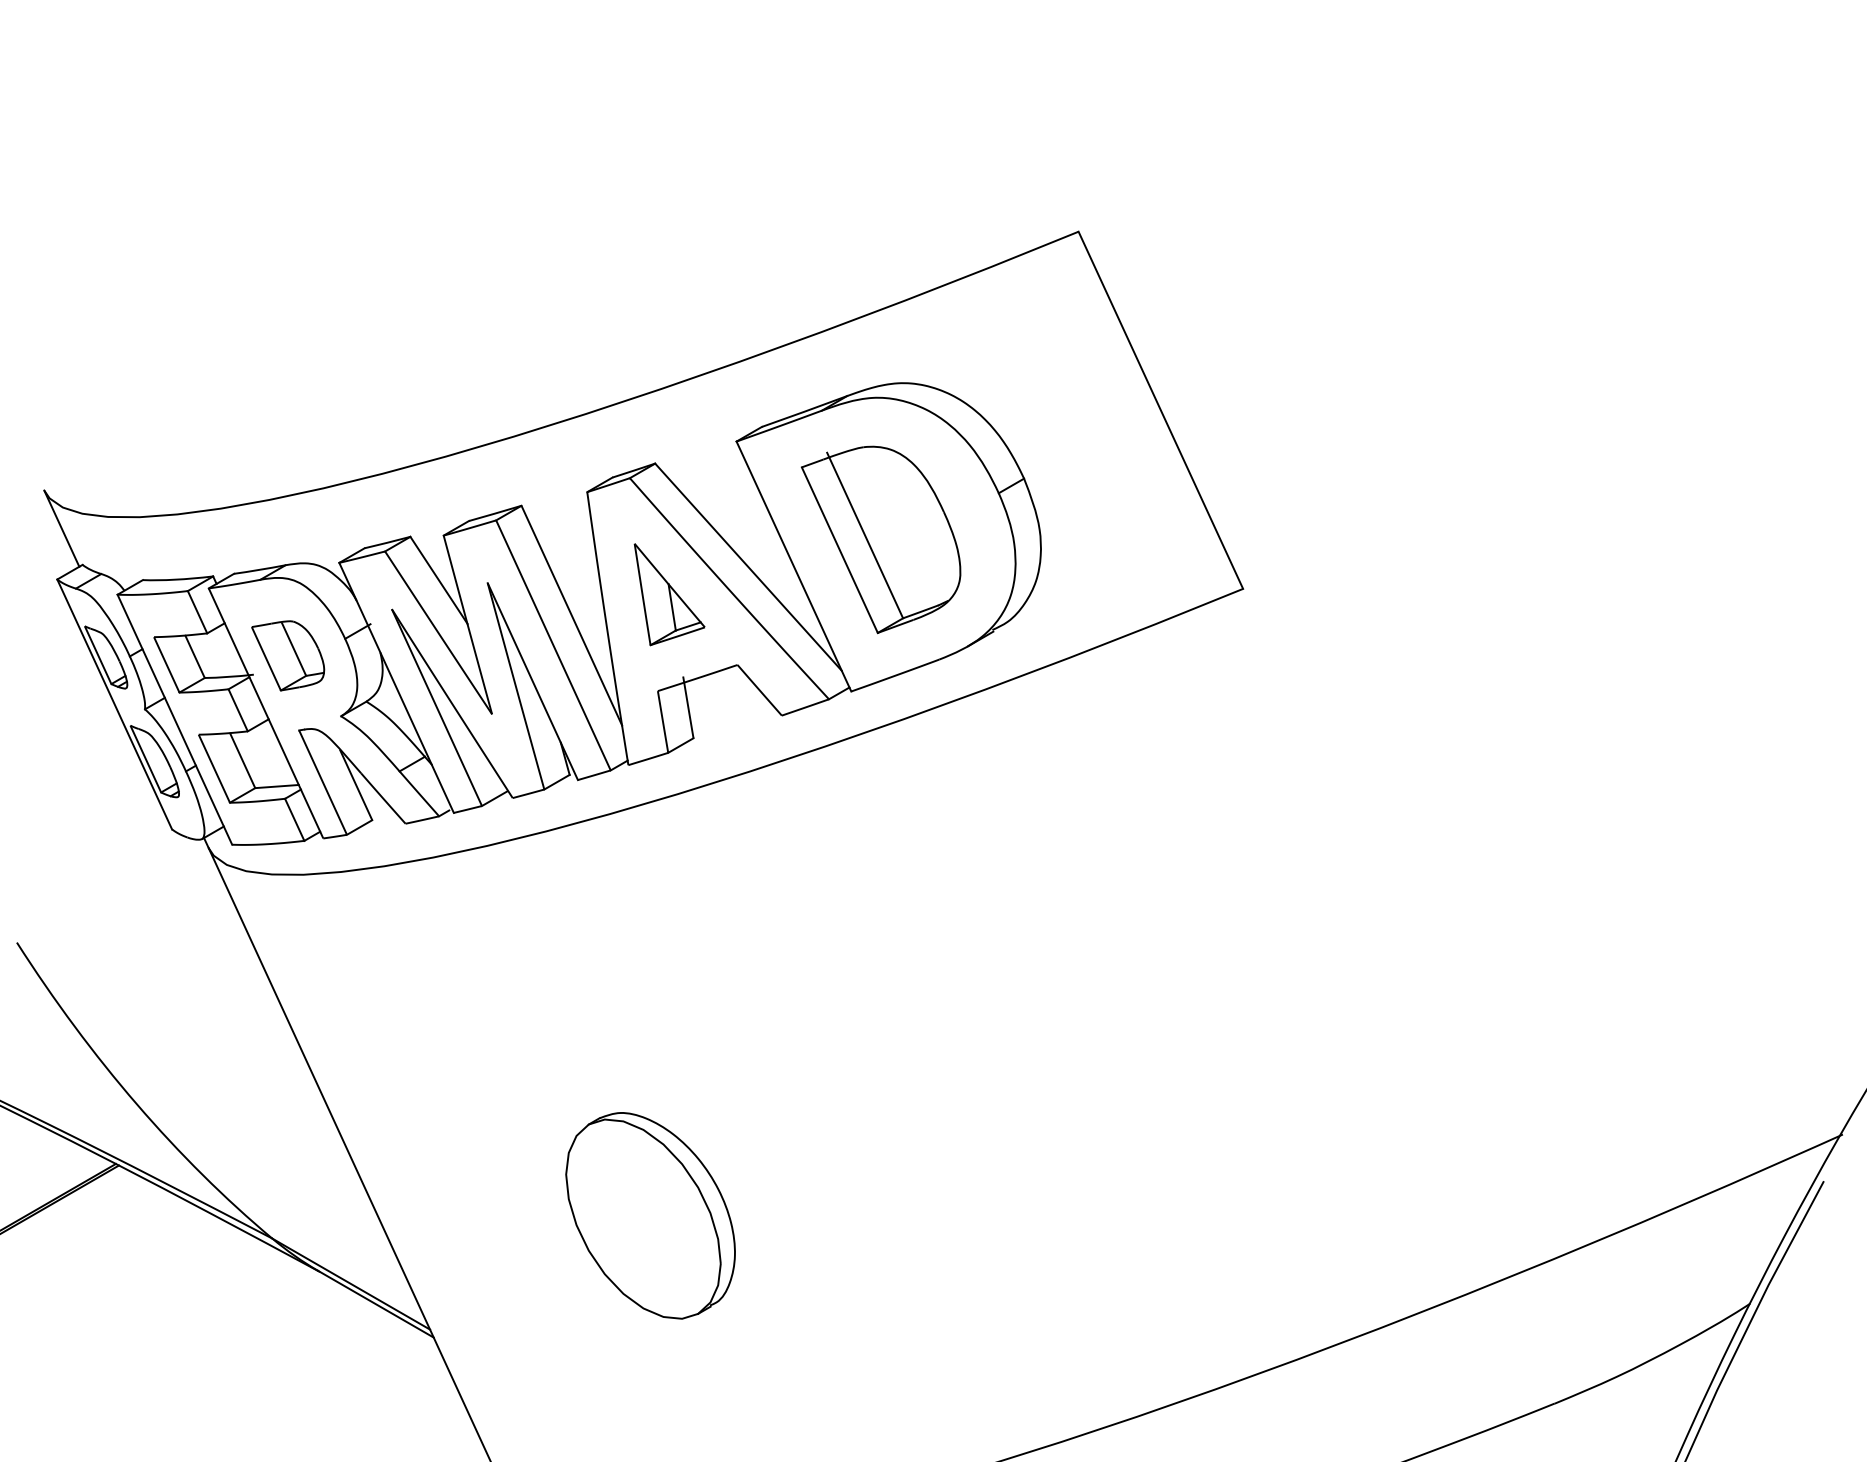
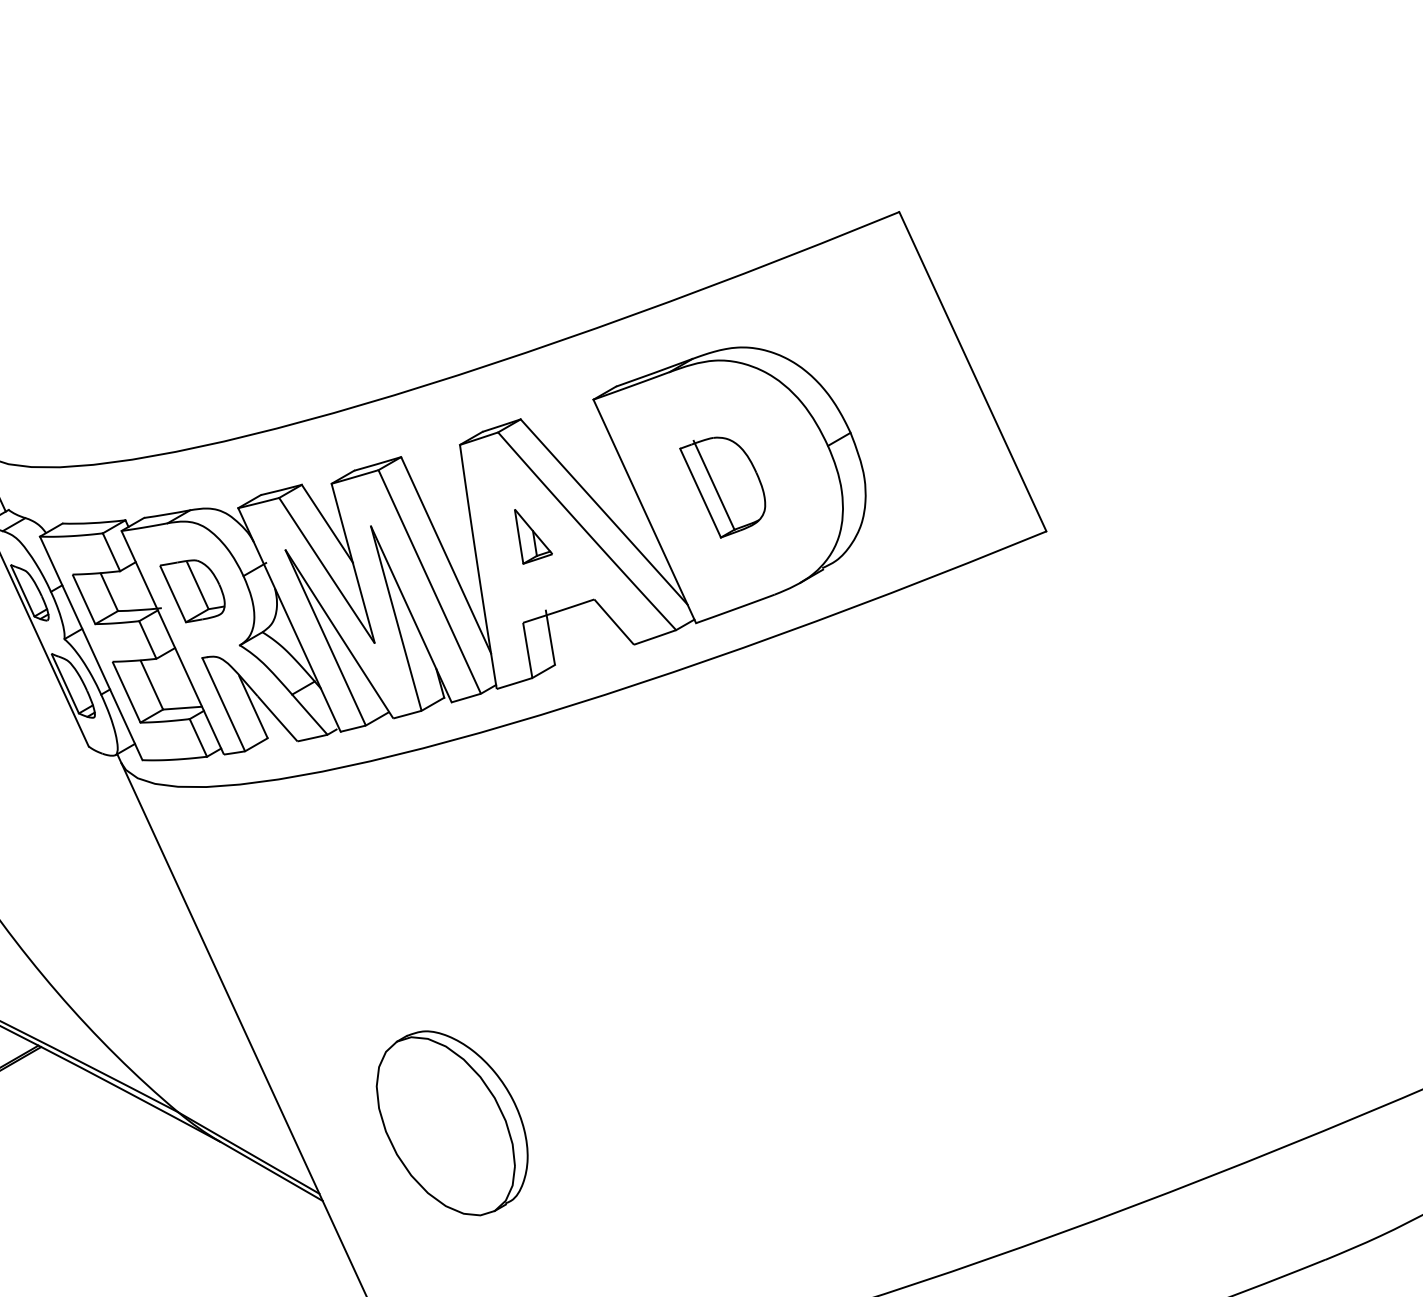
part: (880, 539) -> (722, 487), size x0.6
part: (669, 594) -> (533, 536), size x0.6
part: (650, 1215) -> (452, 1123), moved

